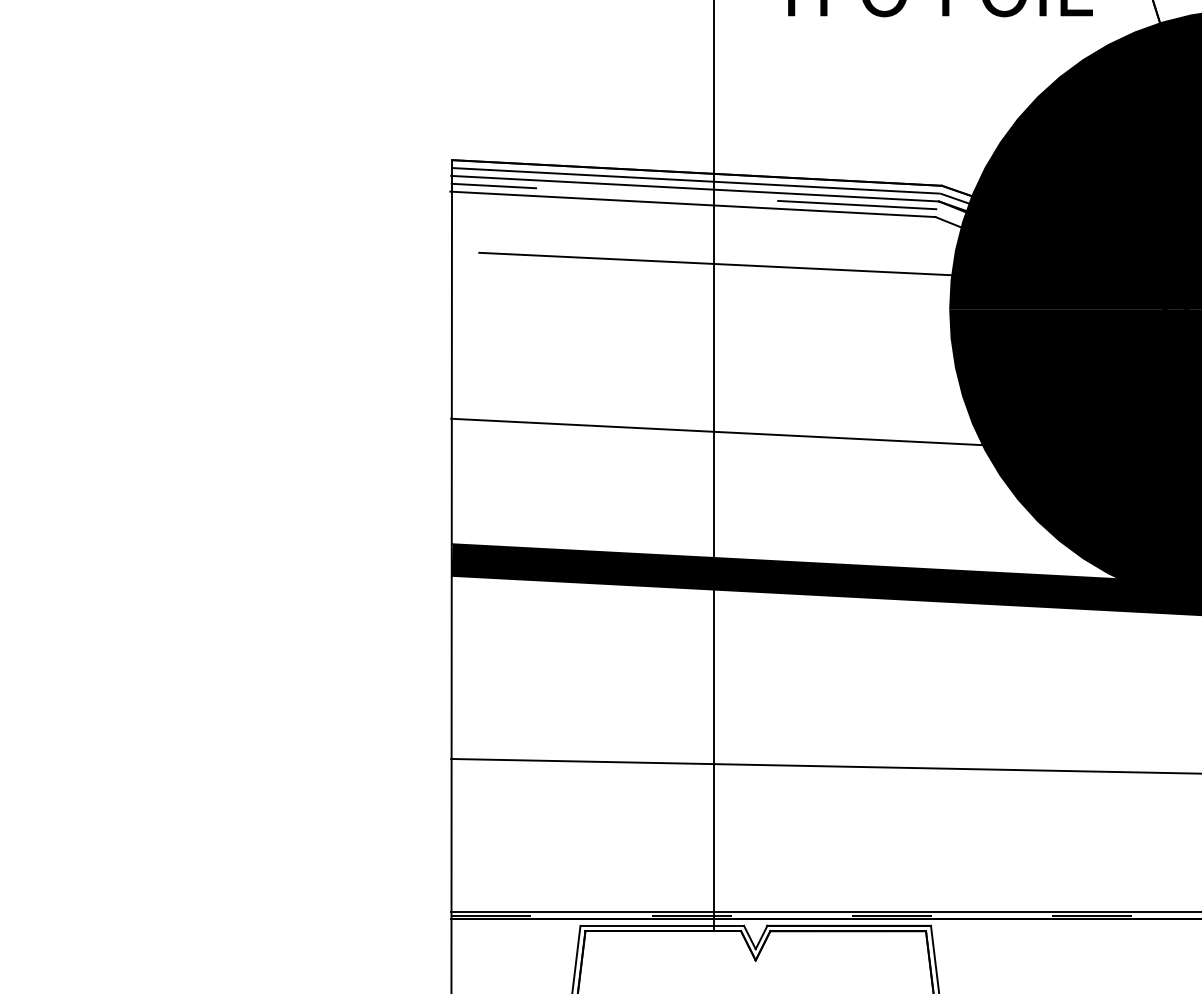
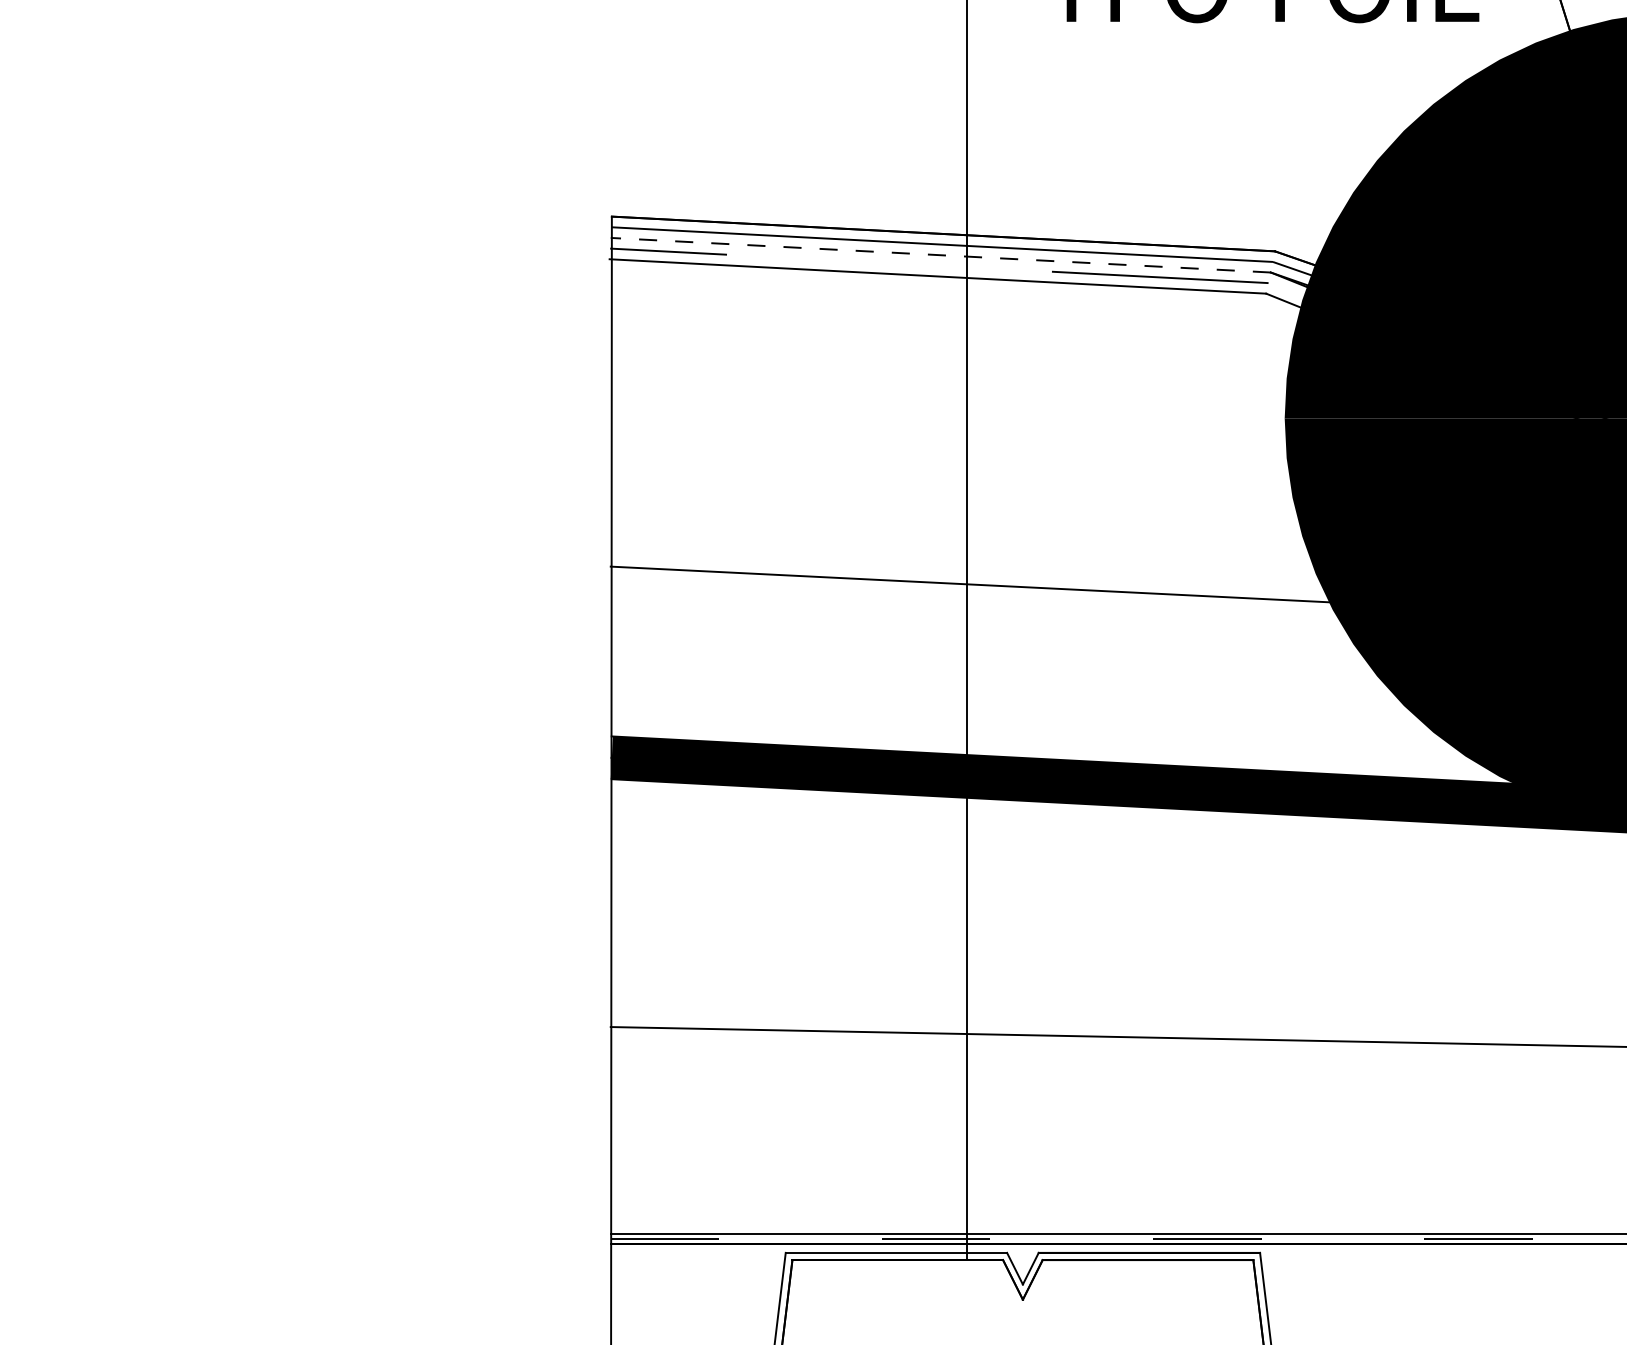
line: (694, 188) -> (940, 255), solid -> dashed
line: (716, 264) -> (969, 357), removed

